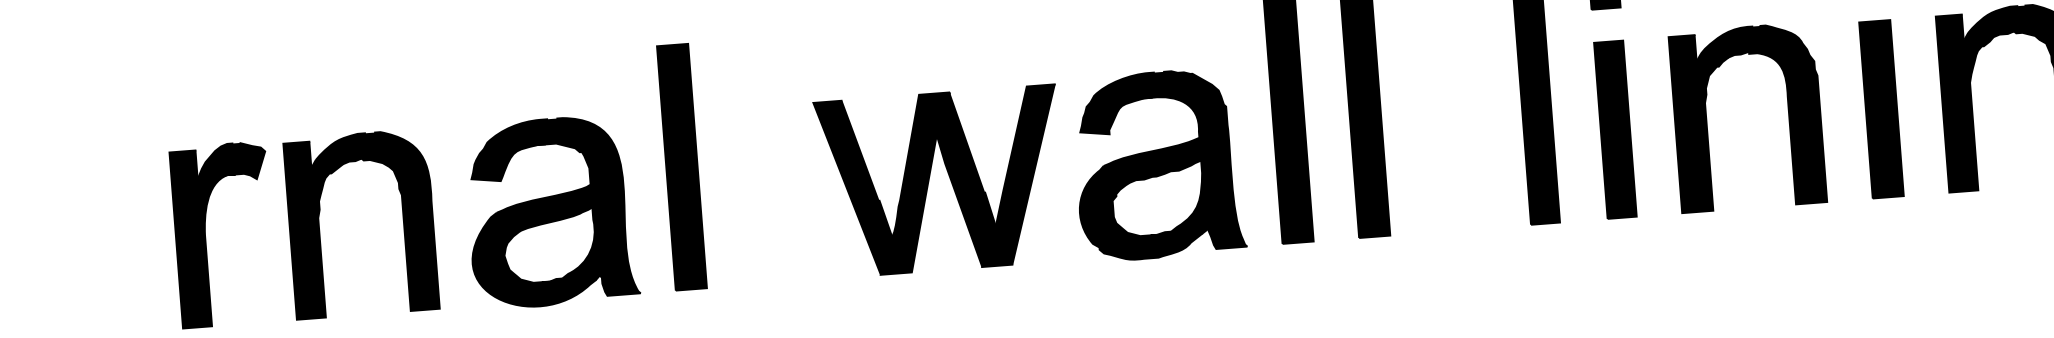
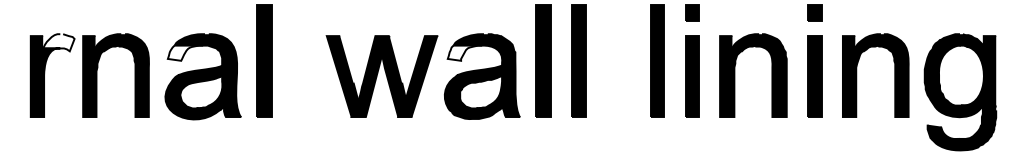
fill: (1115, 115) -> (464, 52), removed
fill: (230, 161) -> (58, 42), removed
fill: (508, 162) -> (185, 52), removed

